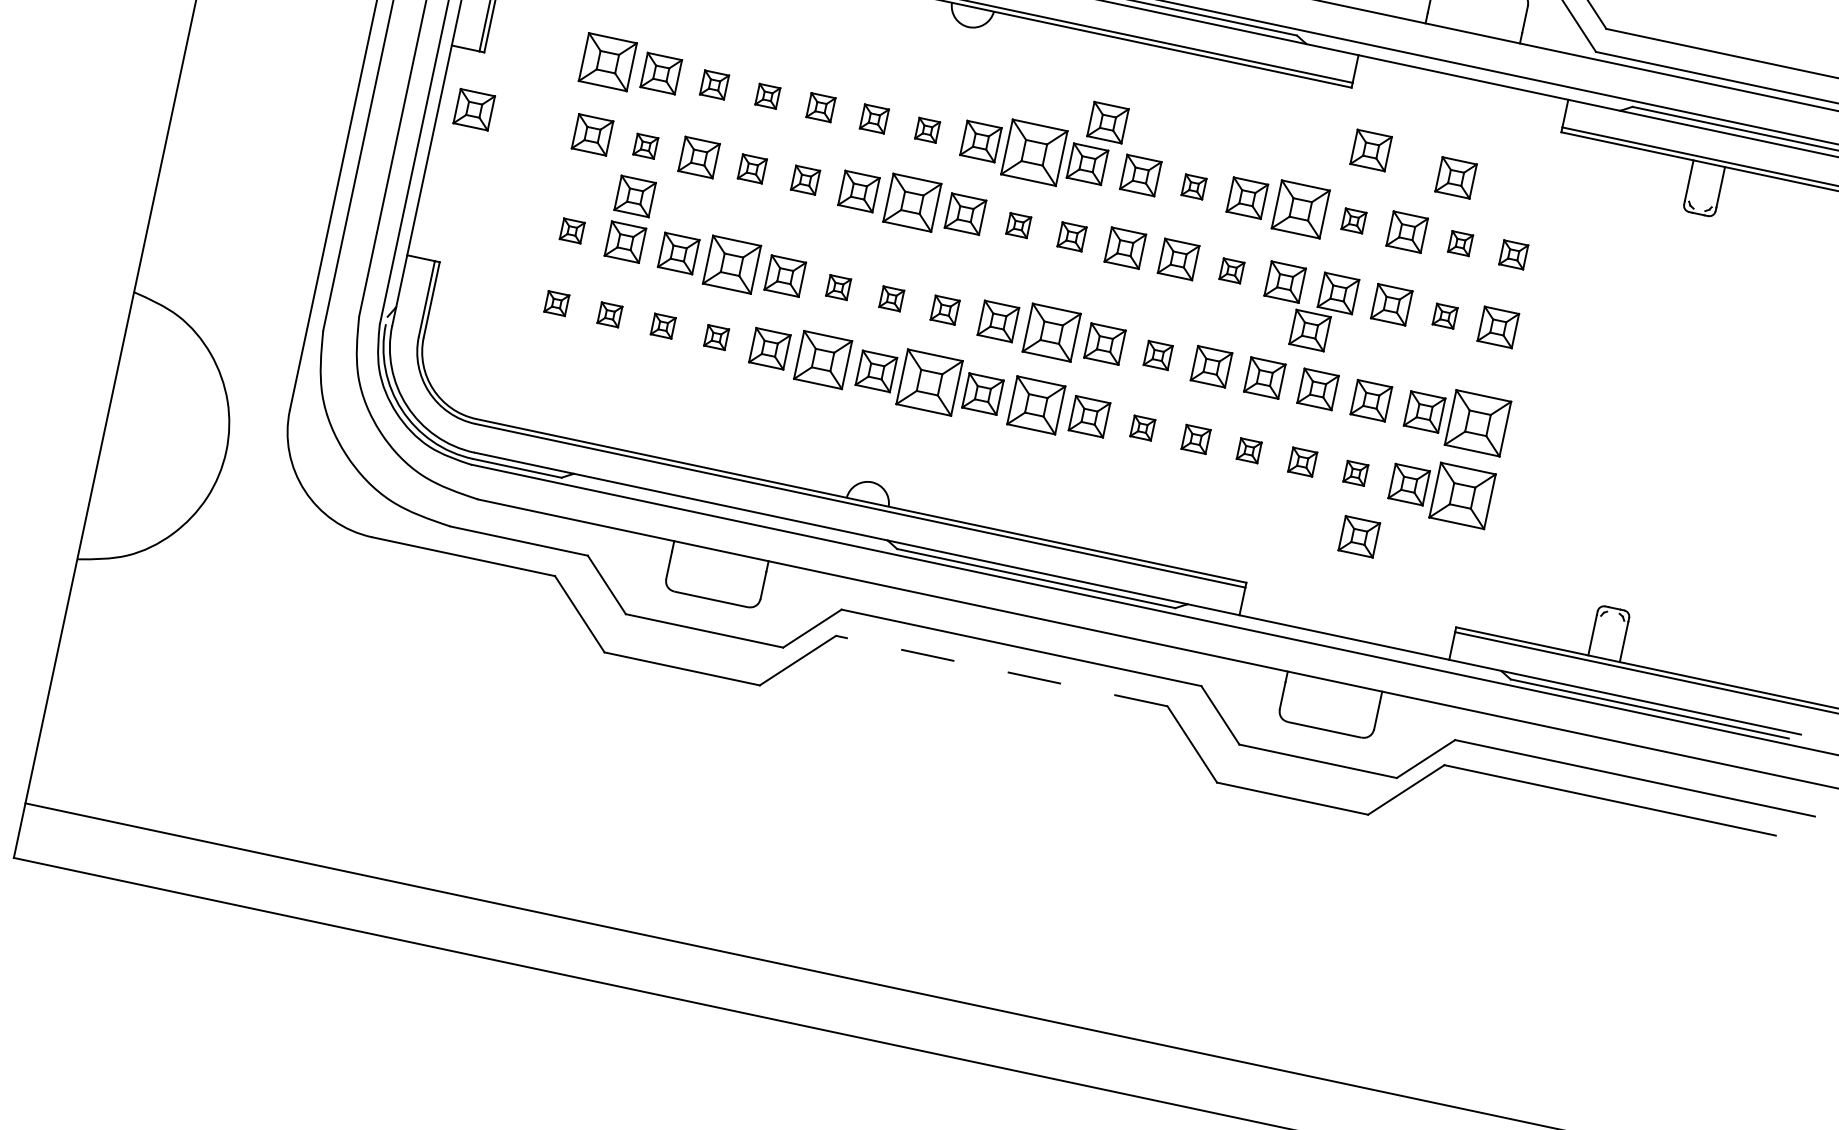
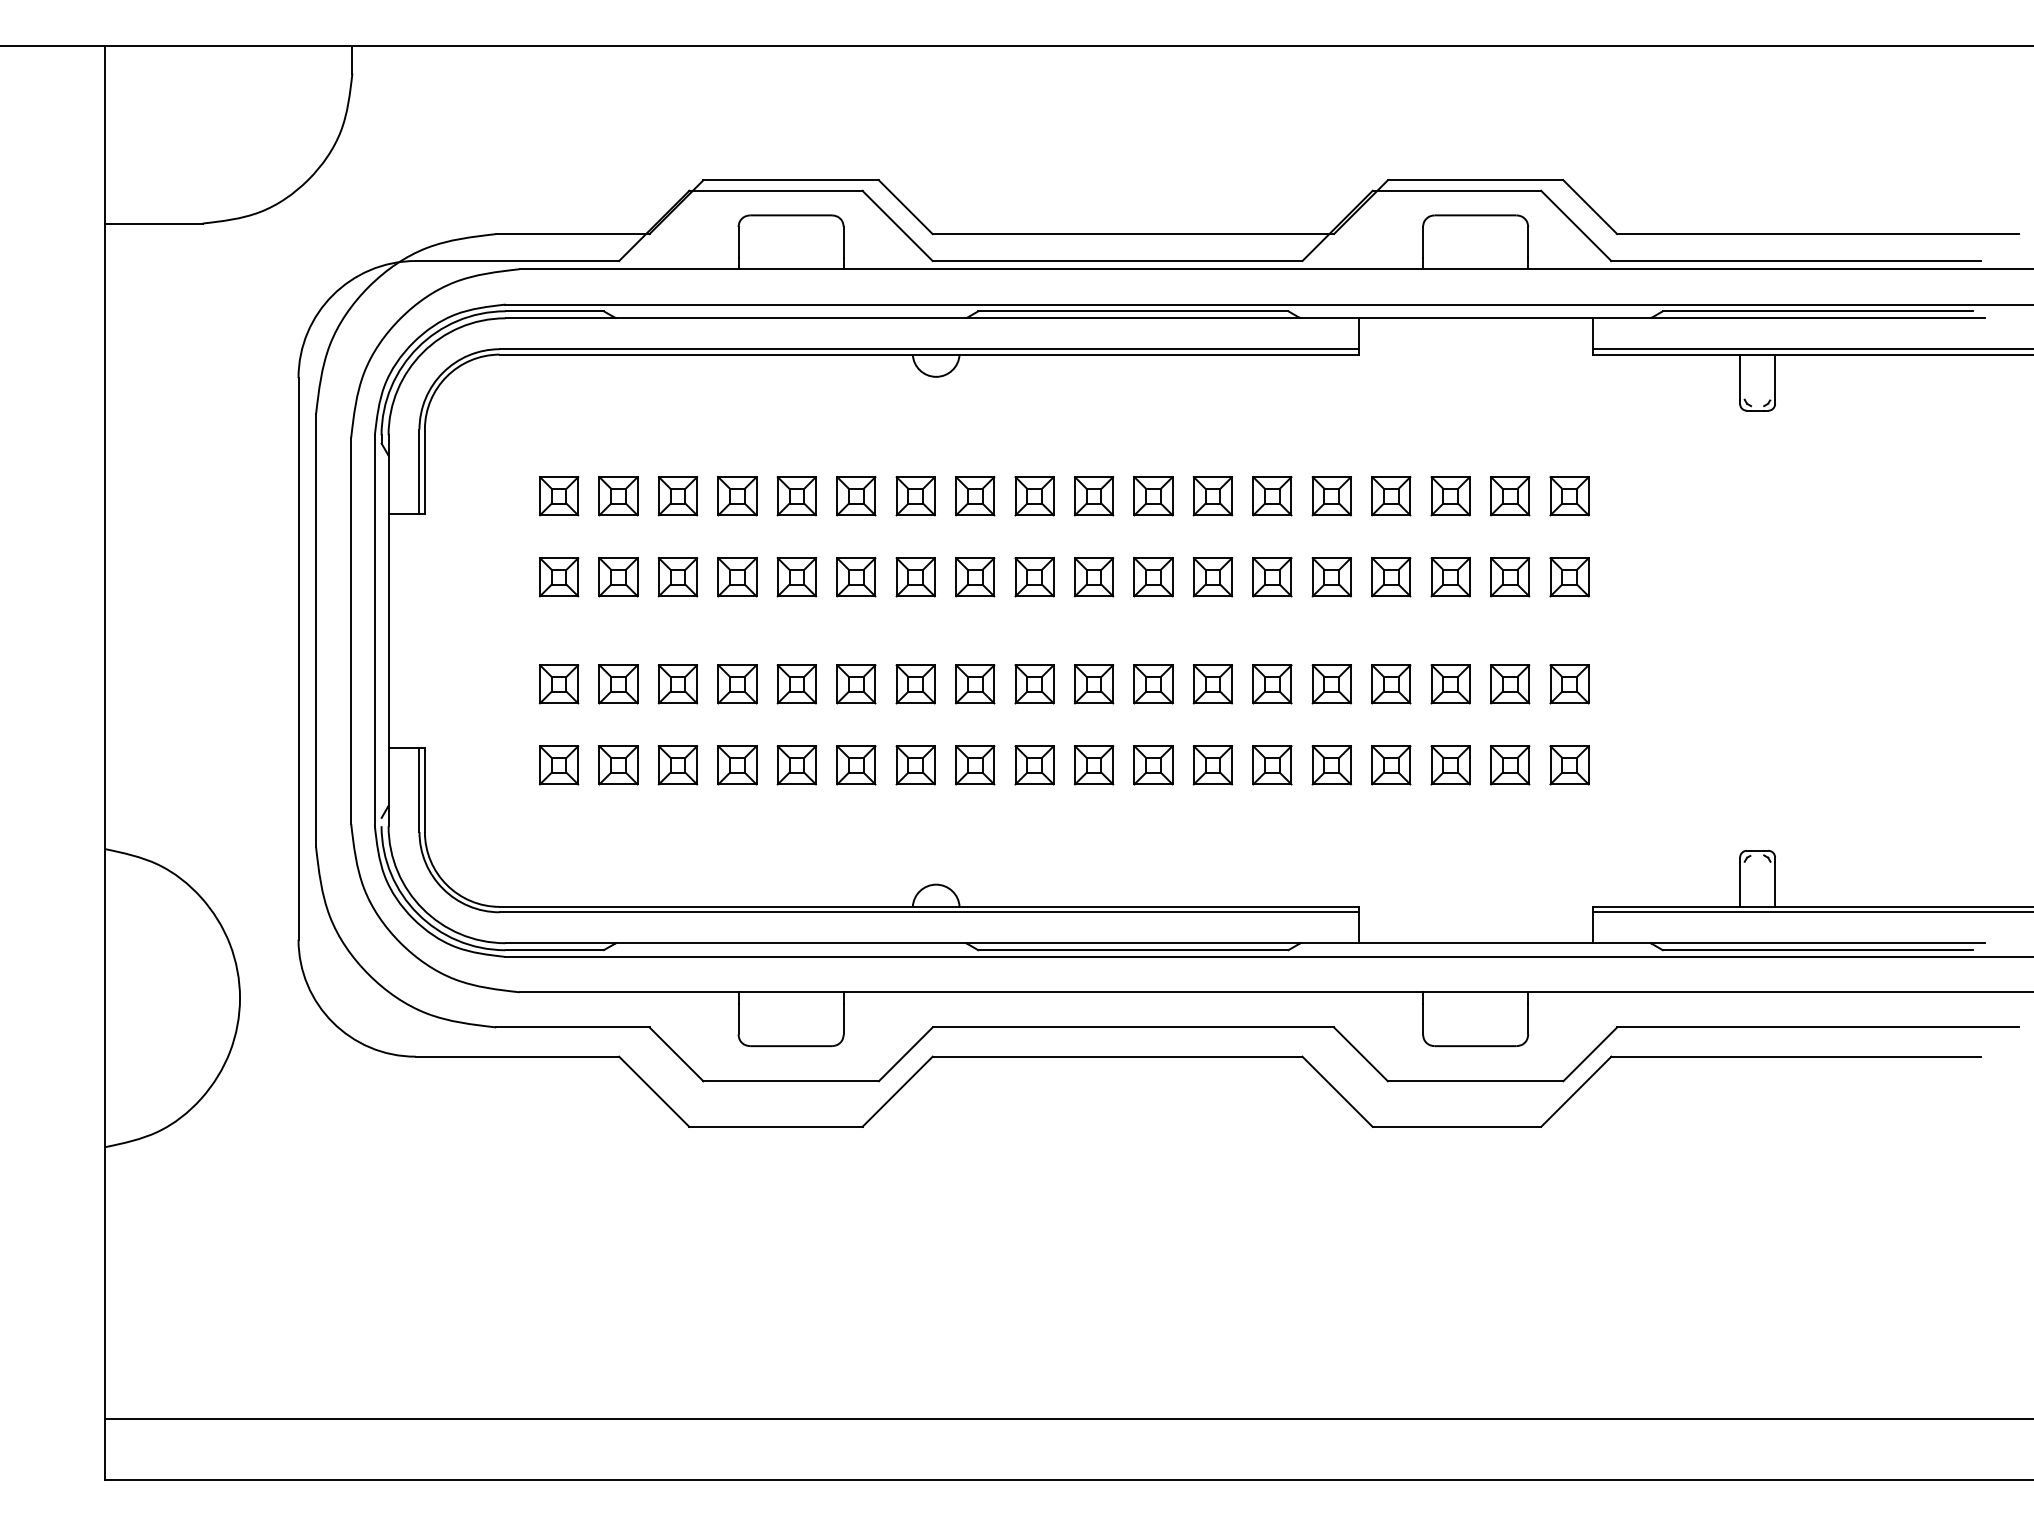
part: (608, 62) -> (559, 496), size x0.71
part: (714, 85) -> (677, 496), size x1.43
part: (767, 96) -> (737, 496), size x1.67
part: (820, 107) -> (796, 496), size x1.43
part: (474, 110) -> (427, 577), removed
part: (874, 119) -> (856, 496), size x1.43
part: (1107, 122) -> (1106, 447), removed
part: (927, 130) -> (915, 496), size x1.67
part: (645, 146) -> (618, 577), size x1.67
part: (1370, 150) -> (1393, 417), removed
part: (1034, 153) -> (1034, 496), size x0.62
part: (752, 169) -> (737, 577), size x1.43
part: (1455, 178) -> (1490, 427), removed
part: (805, 180) -> (796, 577), size x1.43
part: (1193, 187) -> (1212, 496), size x1.67
part: (635, 196) -> (618, 633), removed
part: (911, 203) -> (915, 577), size x0.71
part: (1300, 209) -> (1331, 496), size x0.71
part: (1354, 221) -> (1391, 496), size x1.67
part: (1018, 225) -> (1034, 577), size x1.67
part: (572, 231) -> (559, 684), size x1.67
part: (1071, 236) -> (1093, 577), size x1.43
part: (1460, 243) -> (1510, 496), size x1.67
part: (1513, 255) -> (1569, 496), size x1.43
part: (732, 265) -> (737, 684), size x0.71
part: (1231, 271) -> (1272, 577), size x1.67
part: (838, 287) -> (856, 684), size x1.67
part: (891, 298) -> (915, 684), size x1.67
part: (557, 303) -> (559, 765), size x1.67
part: (945, 310) -> (975, 684), size x1.43
part: (609, 314) -> (618, 765), size x1.67
part: (1445, 316) -> (1510, 577), size x1.67
part: (662, 326) -> (677, 765), size x1.67
part: (1310, 330) -> (1369, 623), removed
part: (1051, 332) -> (1093, 684), size x0.71
part: (716, 337) -> (737, 765), size x1.67
part: (1157, 355) -> (1212, 684), size x1.43
part: (823, 360) -> (856, 765), size x0.71
part: (929, 382) -> (975, 765), size x0.62
part: (1035, 405) -> (1093, 765), size x0.71
part: (1477, 423) -> (1569, 684), size x0.62
part: (1142, 428) -> (1212, 765), size x1.67
part: (1196, 439) -> (1272, 765), size x1.43
part: (1249, 450) -> (1331, 765), size x1.67
part: (1302, 462) -> (1391, 765), size x1.43
part: (1355, 473) -> (1450, 765), size x1.67
part: (1462, 496) -> (1569, 765), size x0.62
part: (1359, 536) -> (1468, 832), removed
line: (1001, 670) -> (1117, 1056), dashed -> solid

